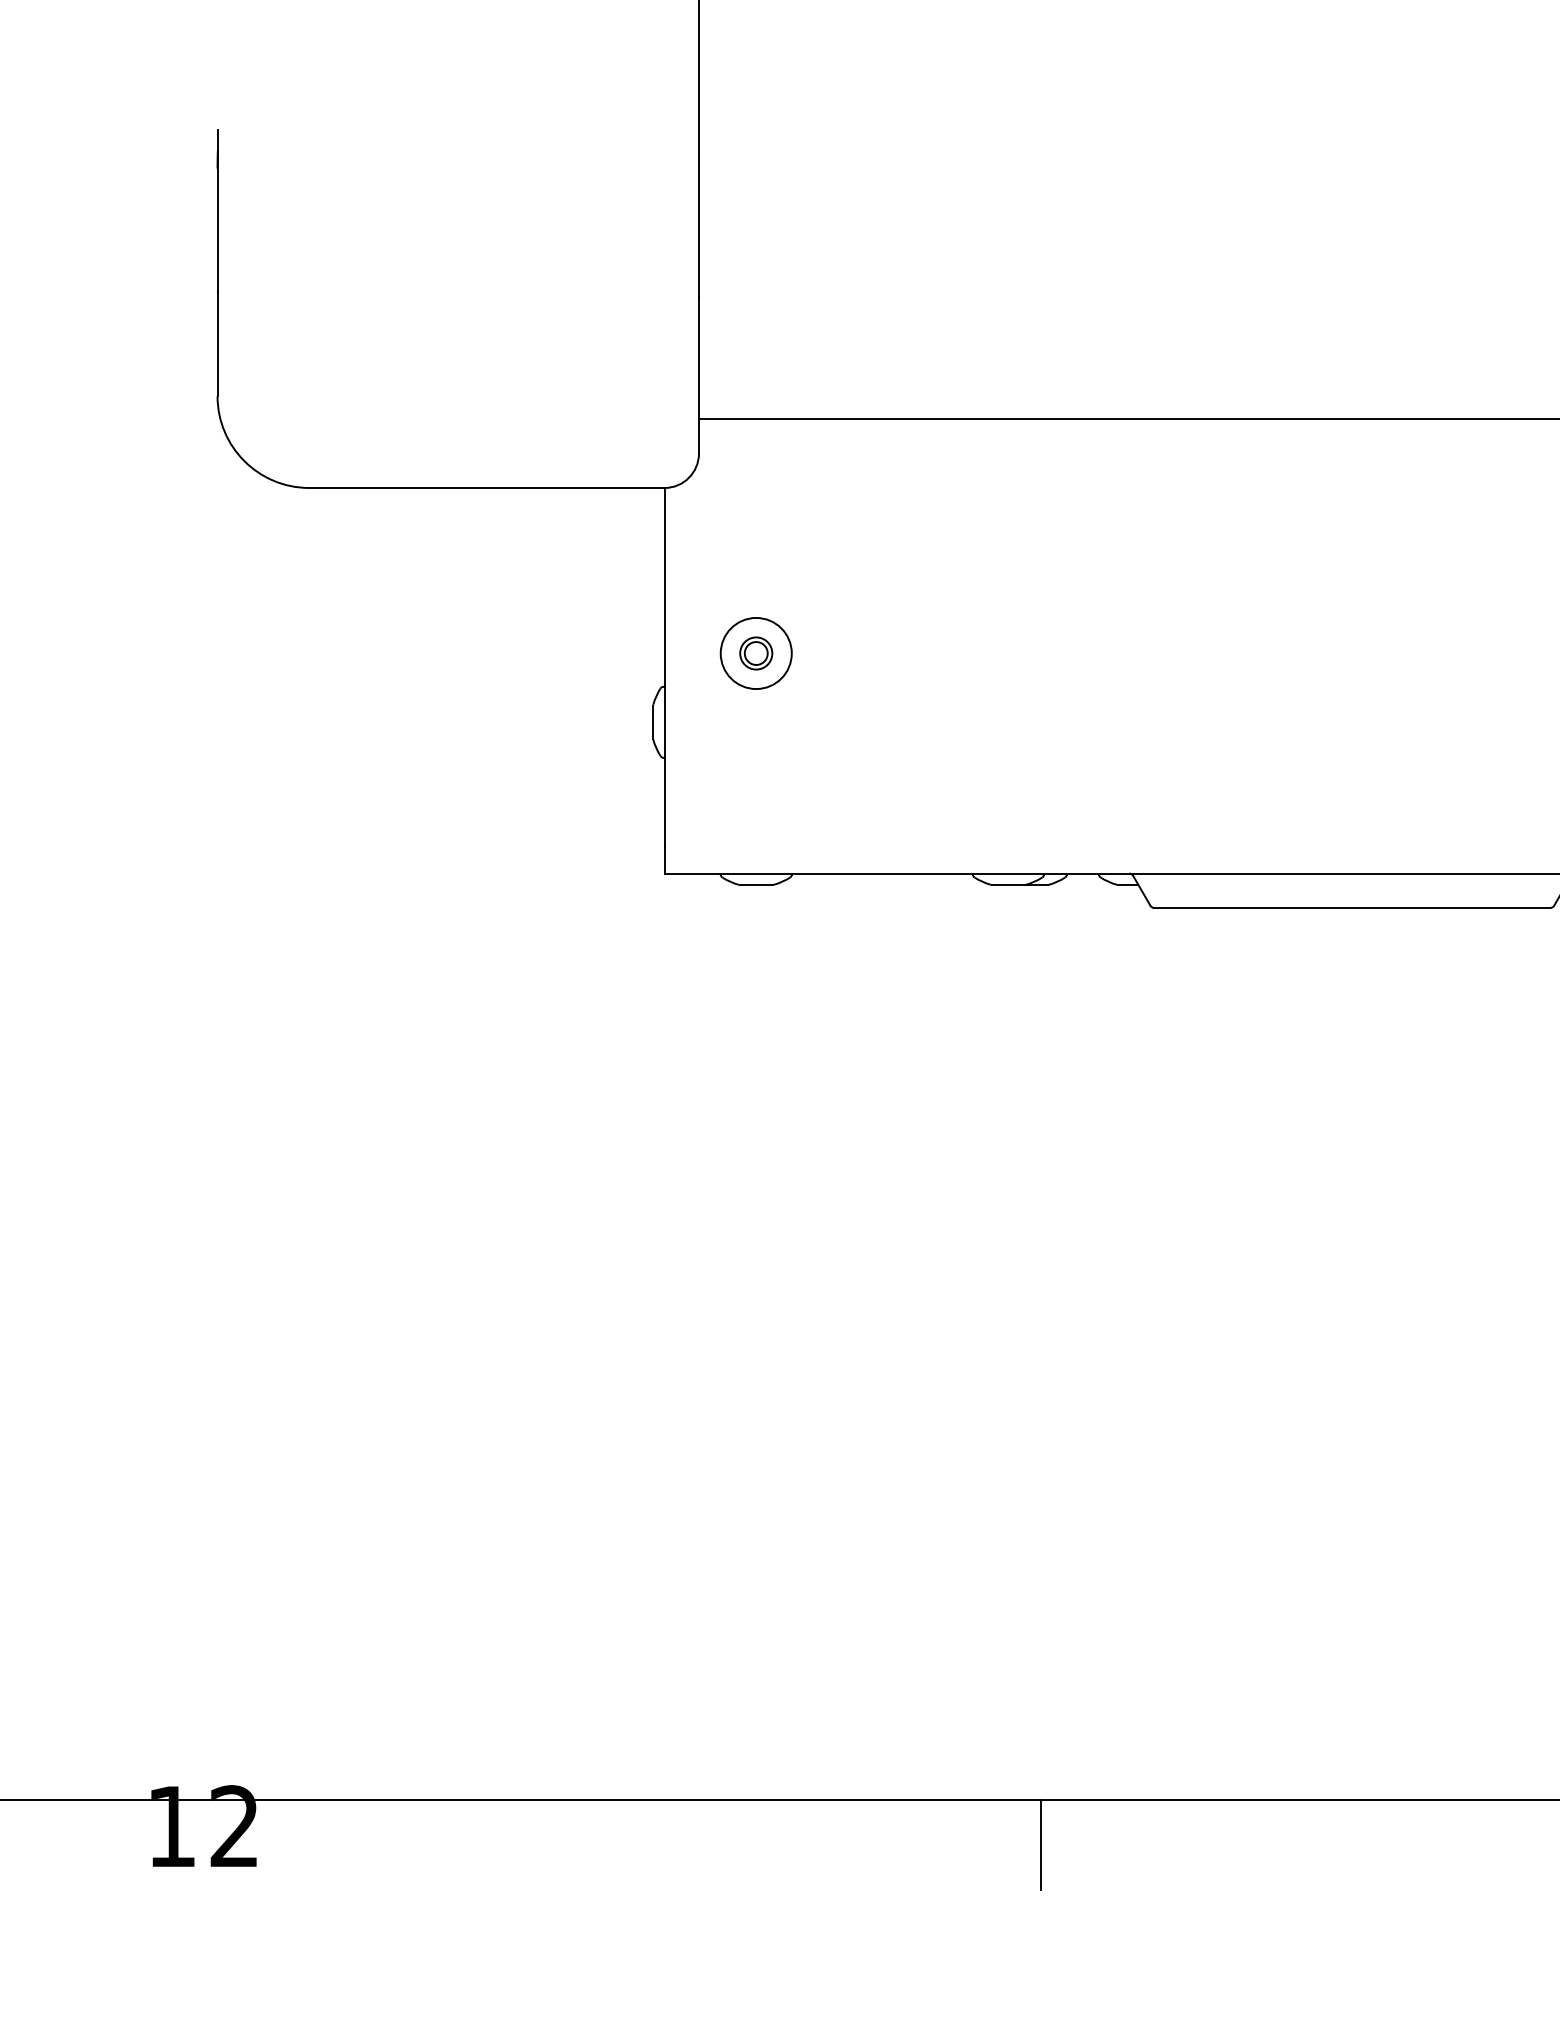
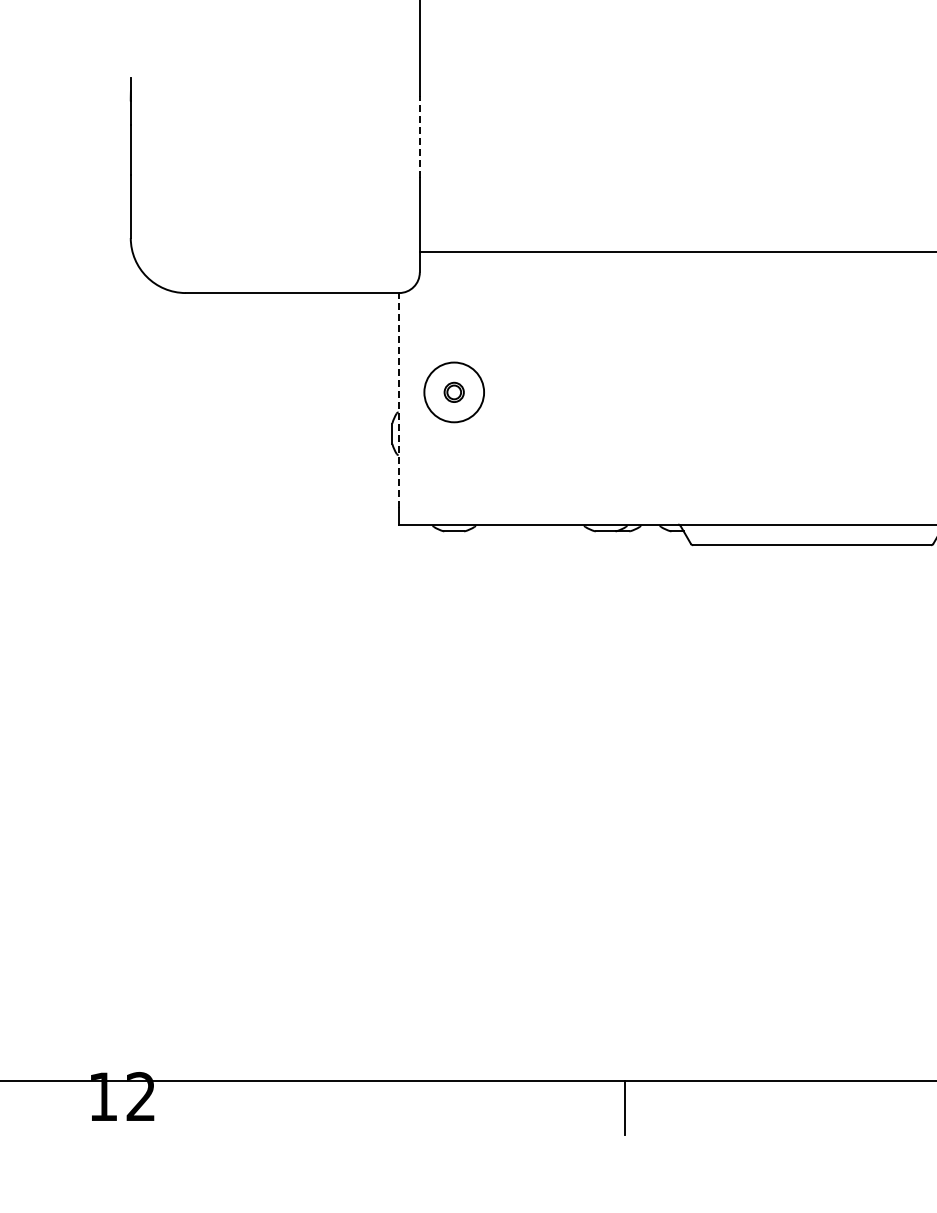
line: (698, 227) -> (419, 136), solid -> dashed
circle: (755, 653) -> (453, 392), size x1.4
line: (665, 666) -> (399, 400), solid -> dashed

